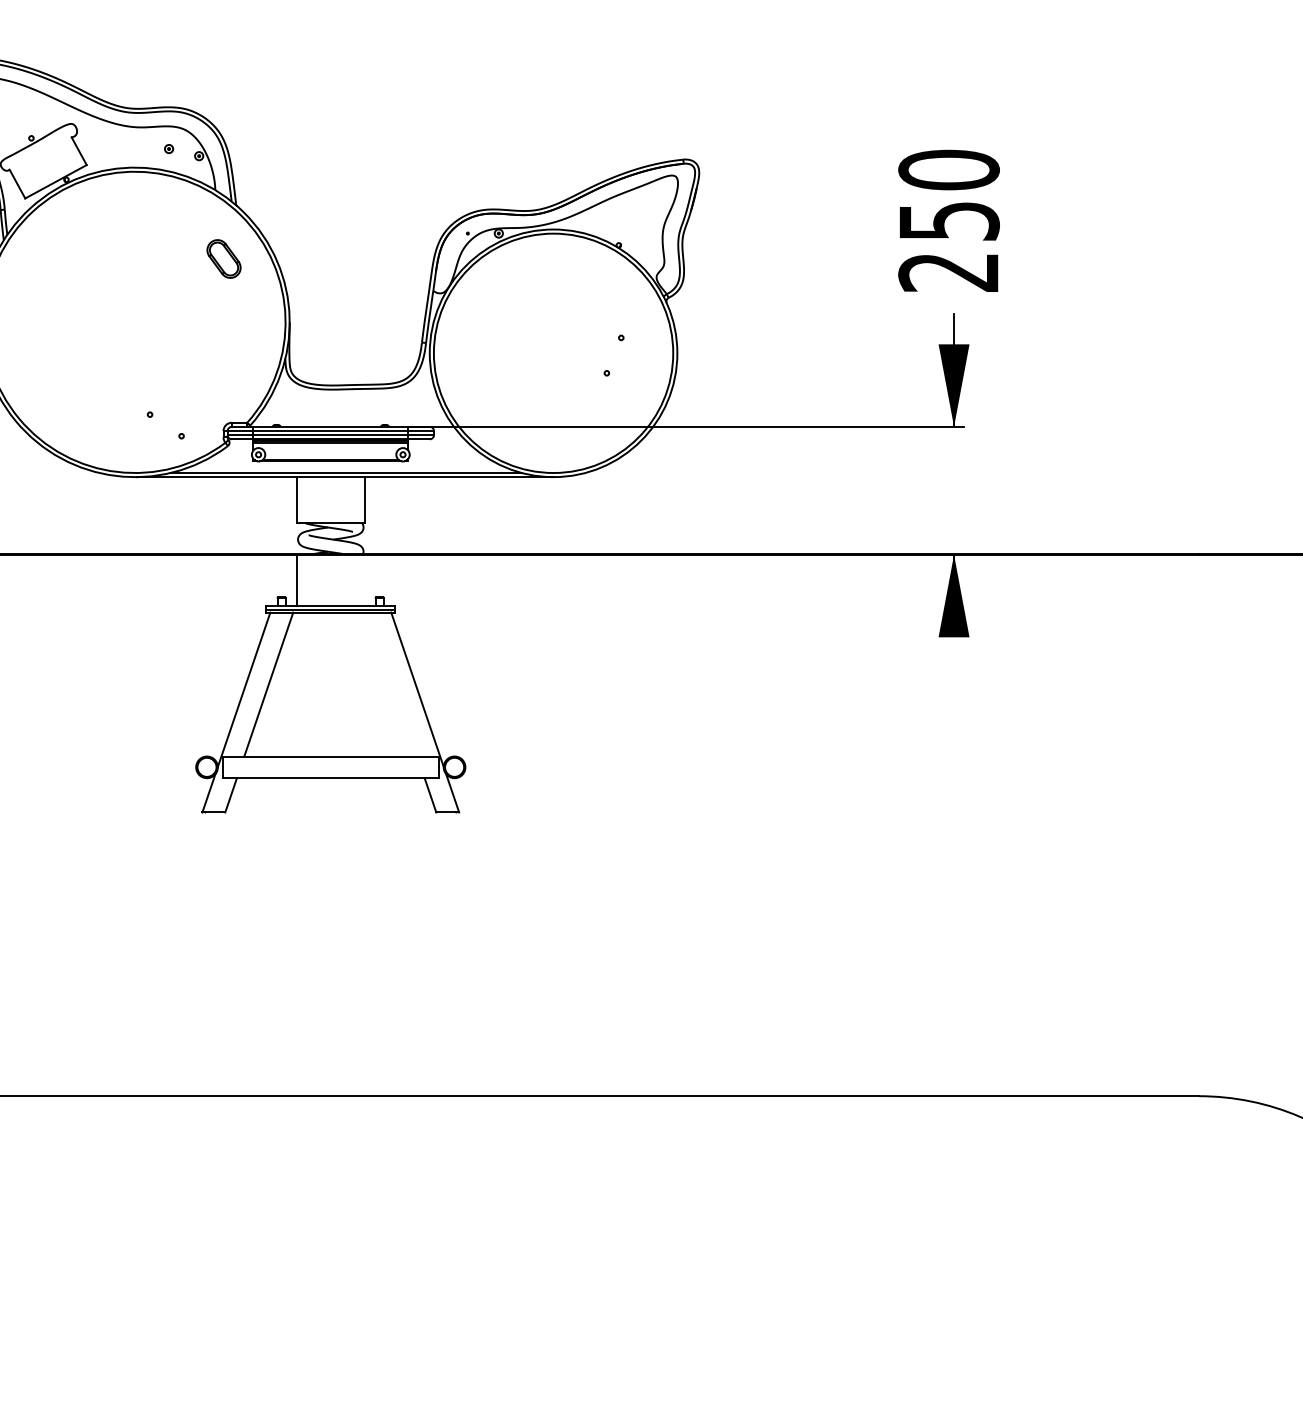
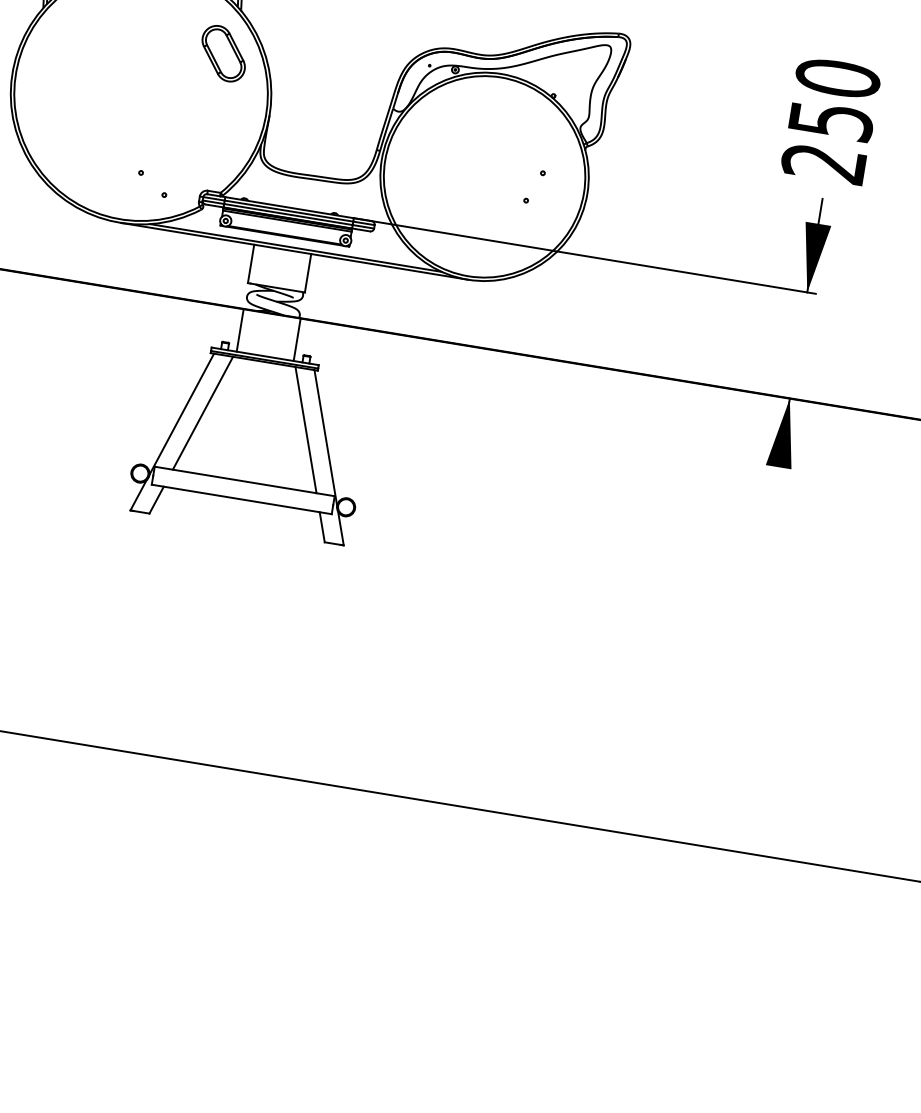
part: (223, 258) -> (223, 53), size x1.67
line: (365, 579) -> (297, 339), added
line: (392, 684) -> (305, 430), added

